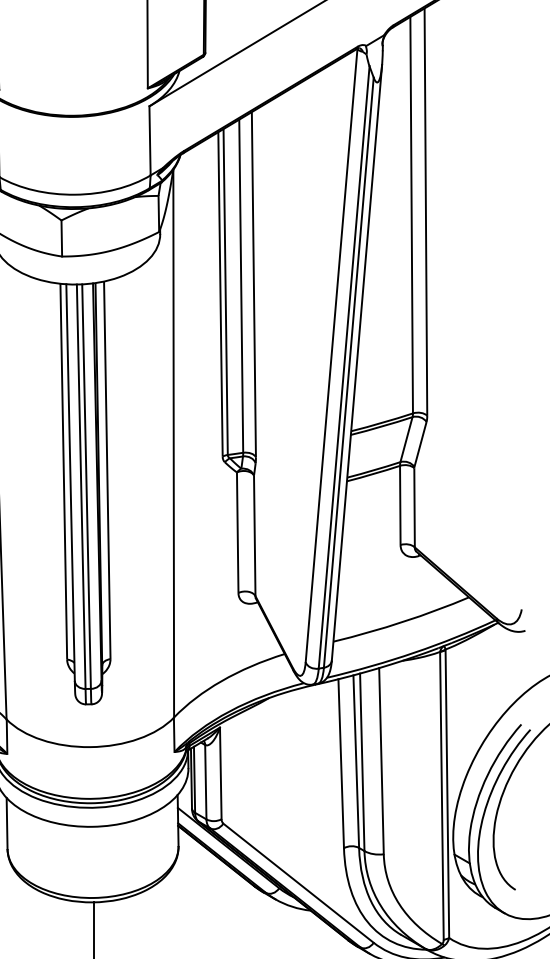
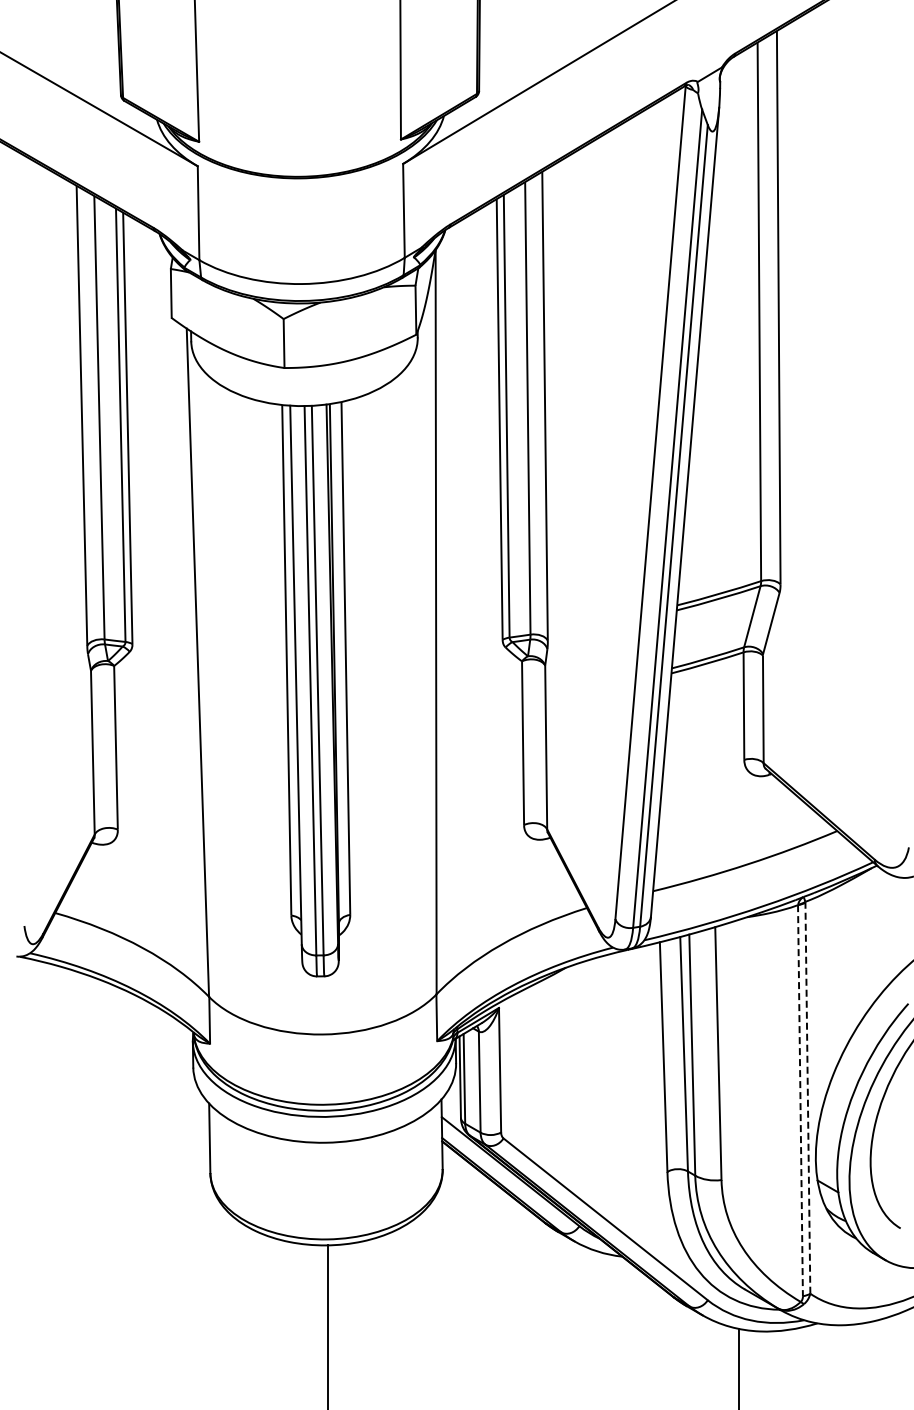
line: (447, 794) -> (807, 1098), solid -> dashed
line: (441, 795) -> (800, 1100), solid -> dashed

